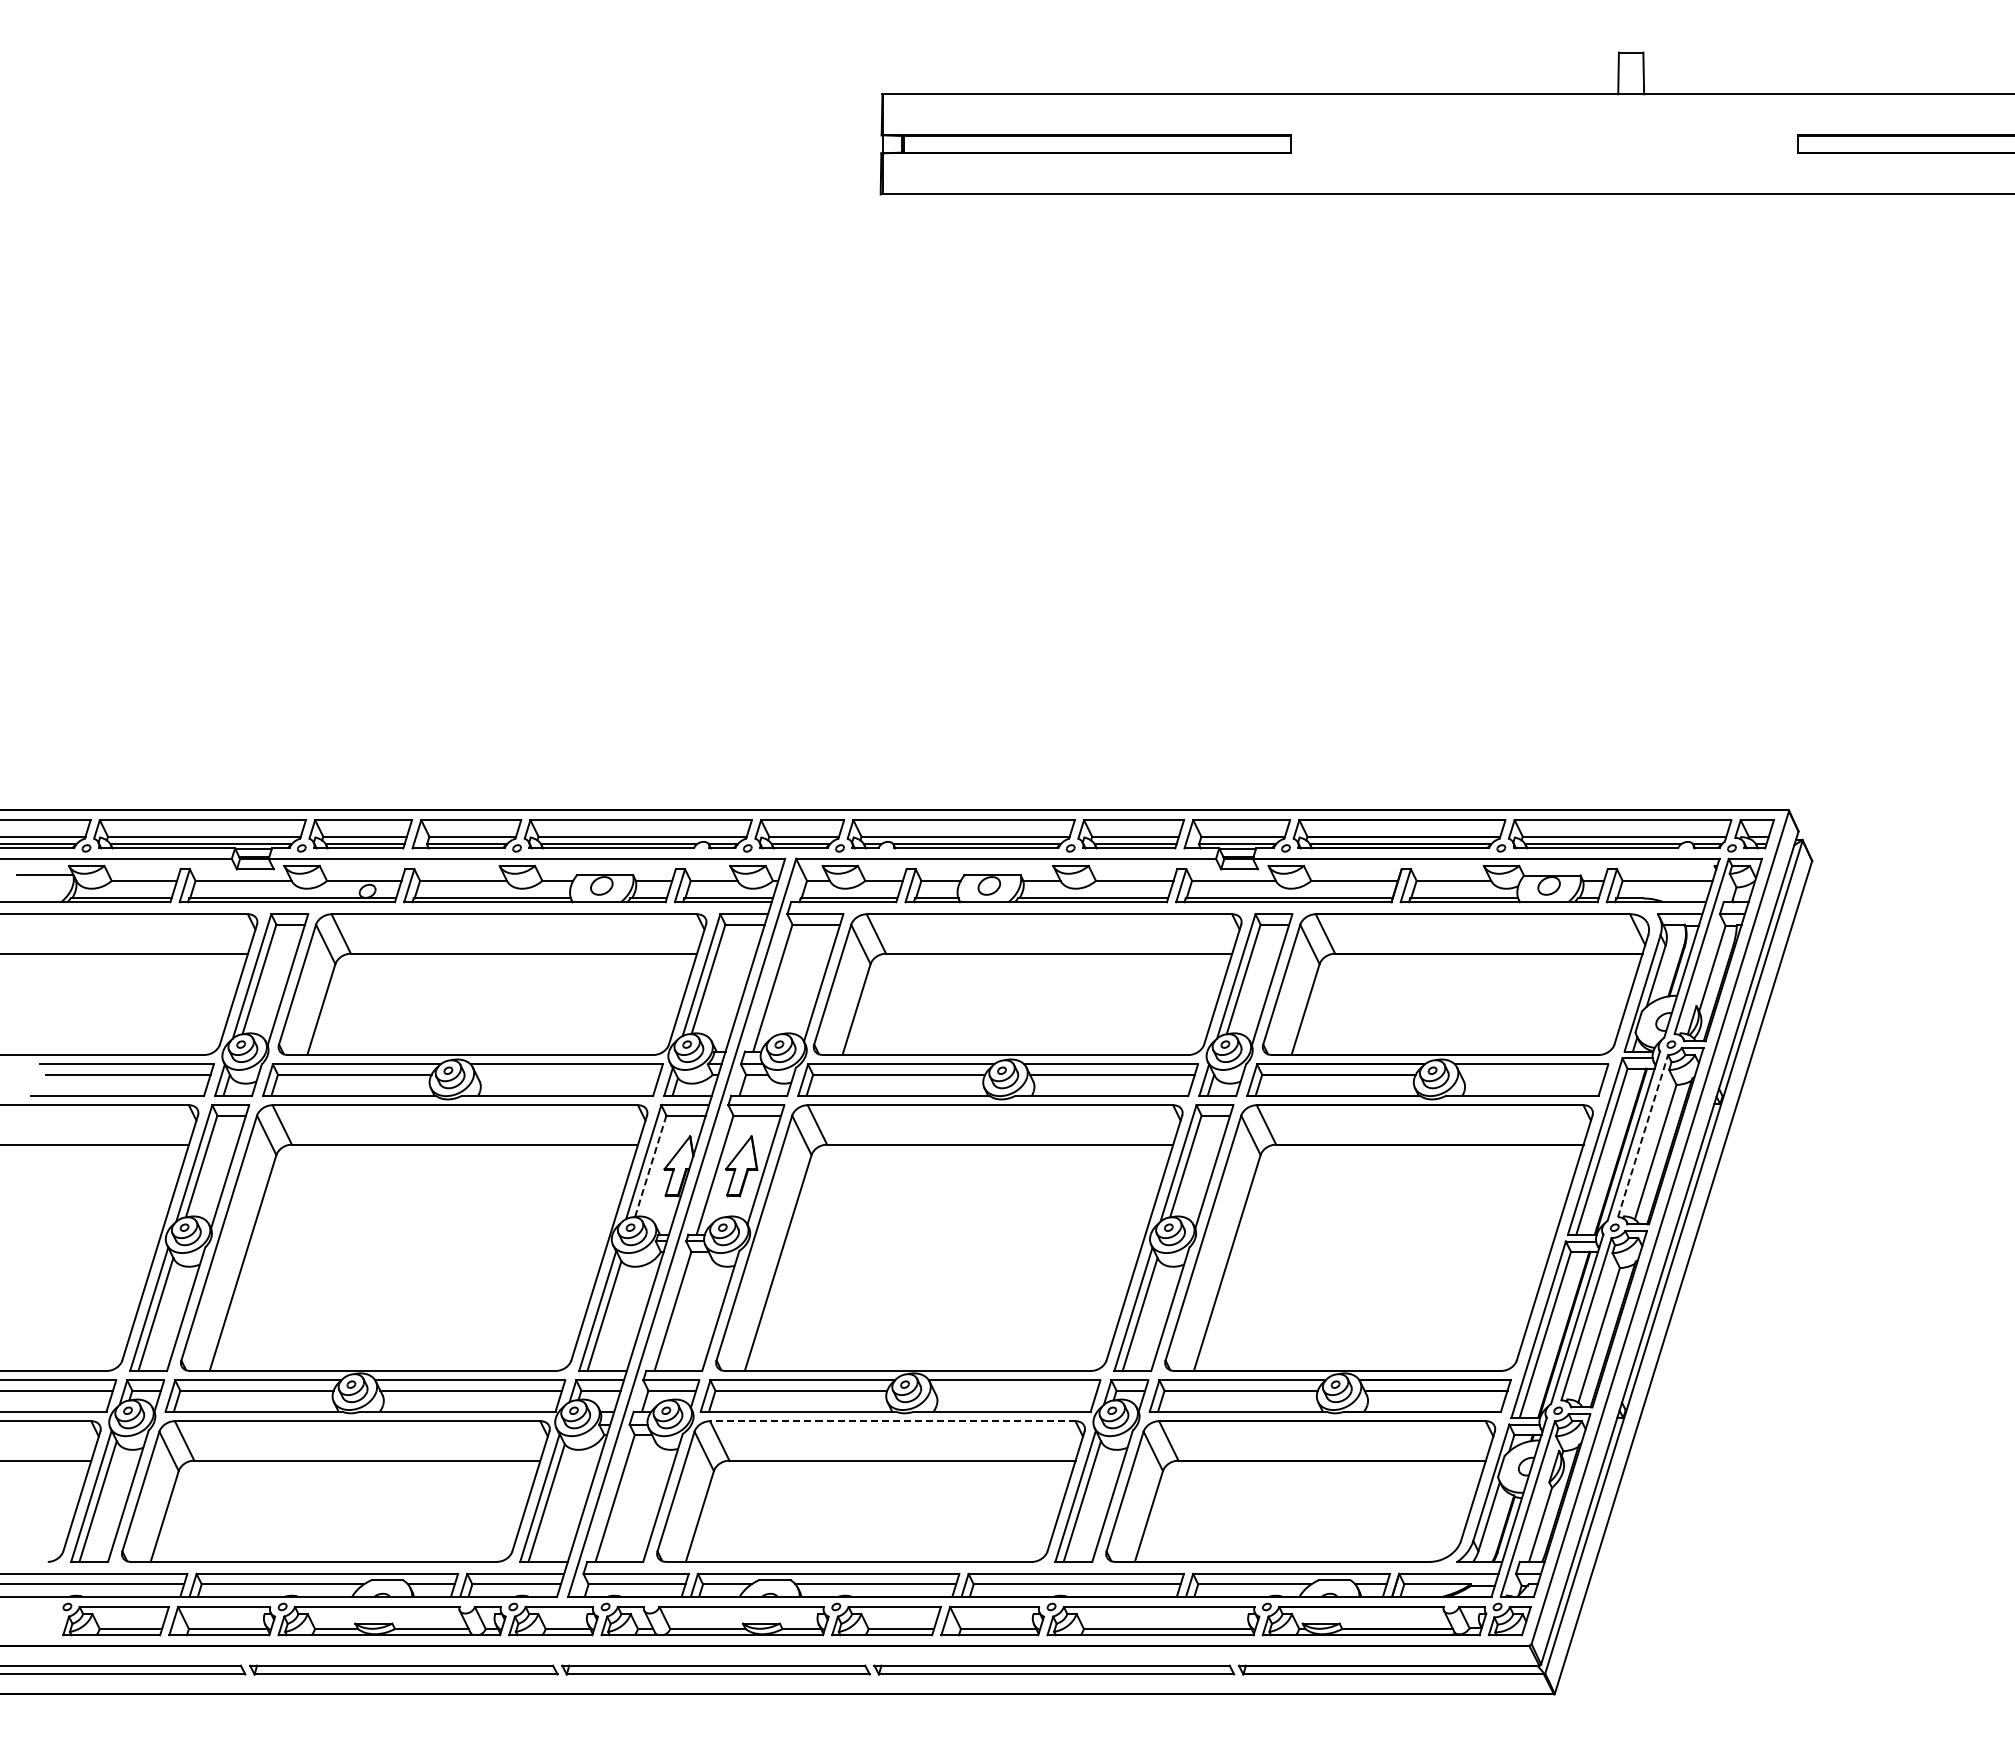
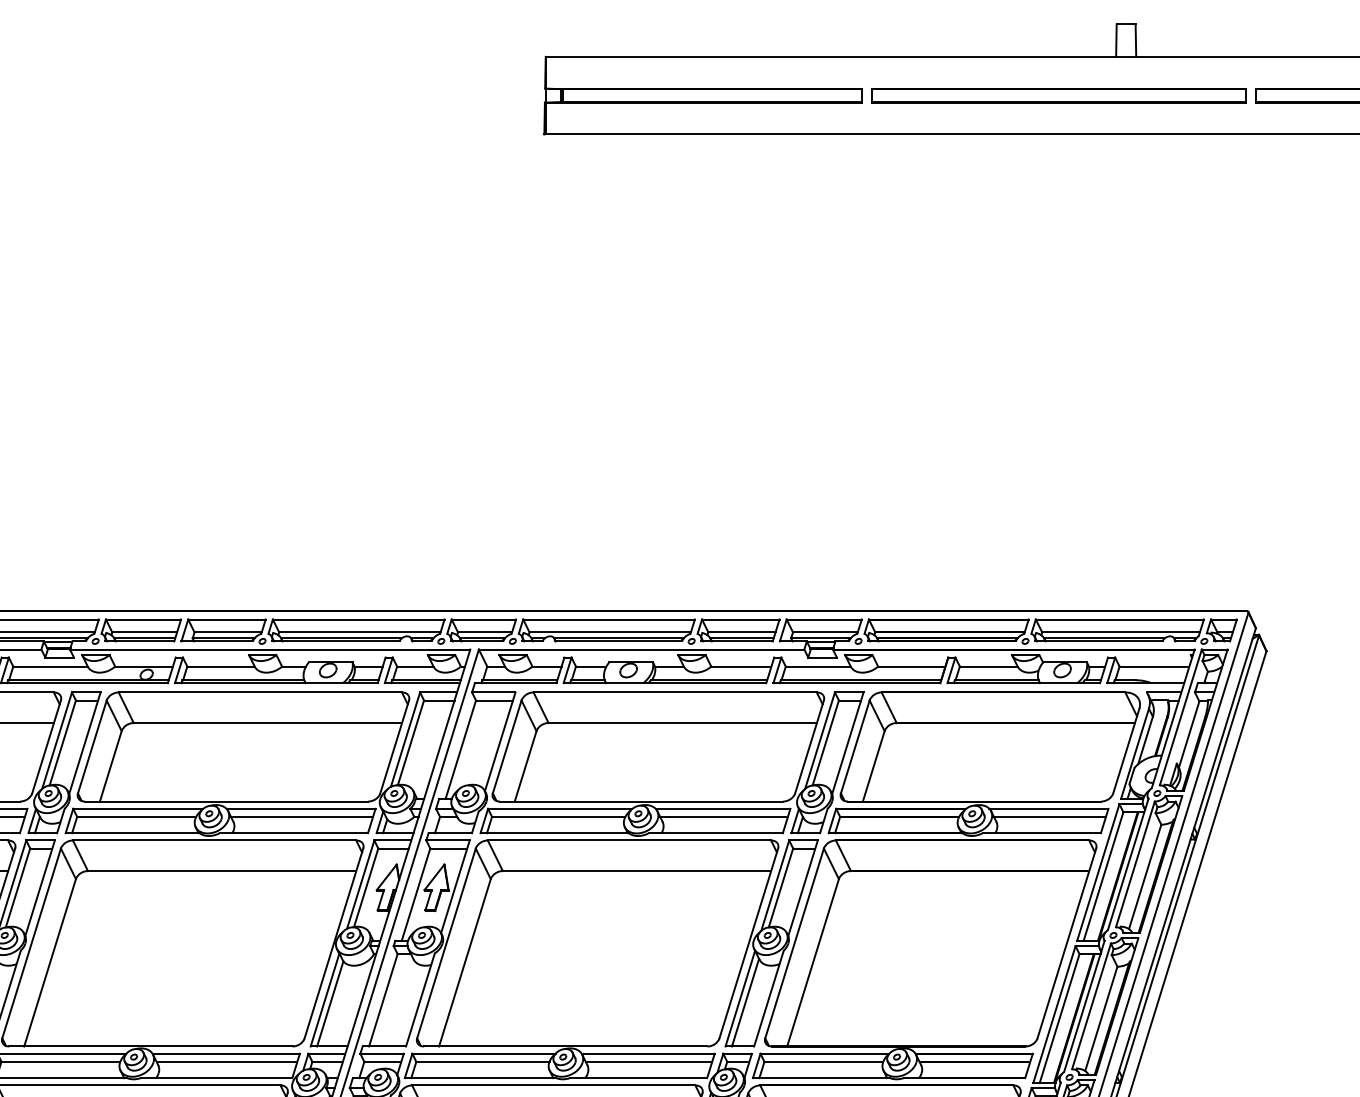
part: (1544, 143) -> (1058, 94), added
line: (567, 1074) -> (301, 816), added
line: (1532, 1074) -> (1049, 816), added
line: (1643, 1136) -> (1135, 864), dashed -> solid
line: (650, 1166) -> (365, 887), dashed -> solid
line: (1015, 1390) -> (648, 1061), added
line: (892, 1421) -> (553, 1085), dashed -> solid

